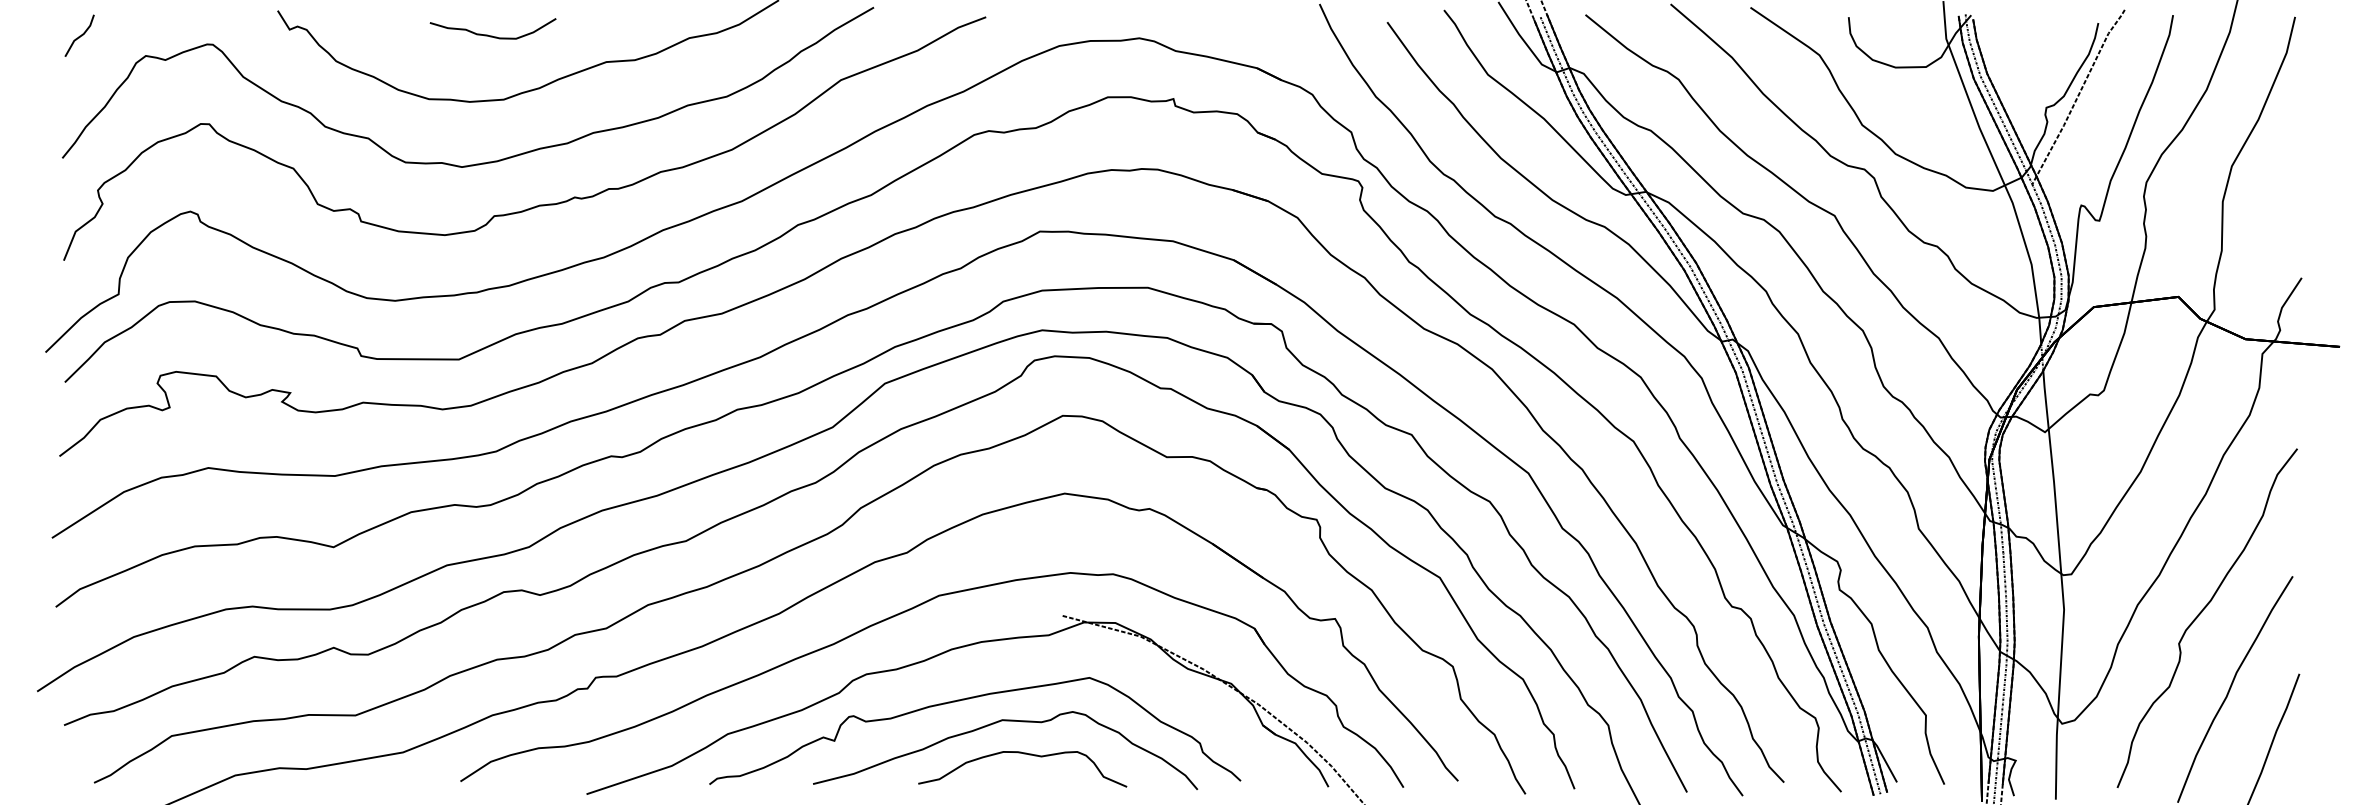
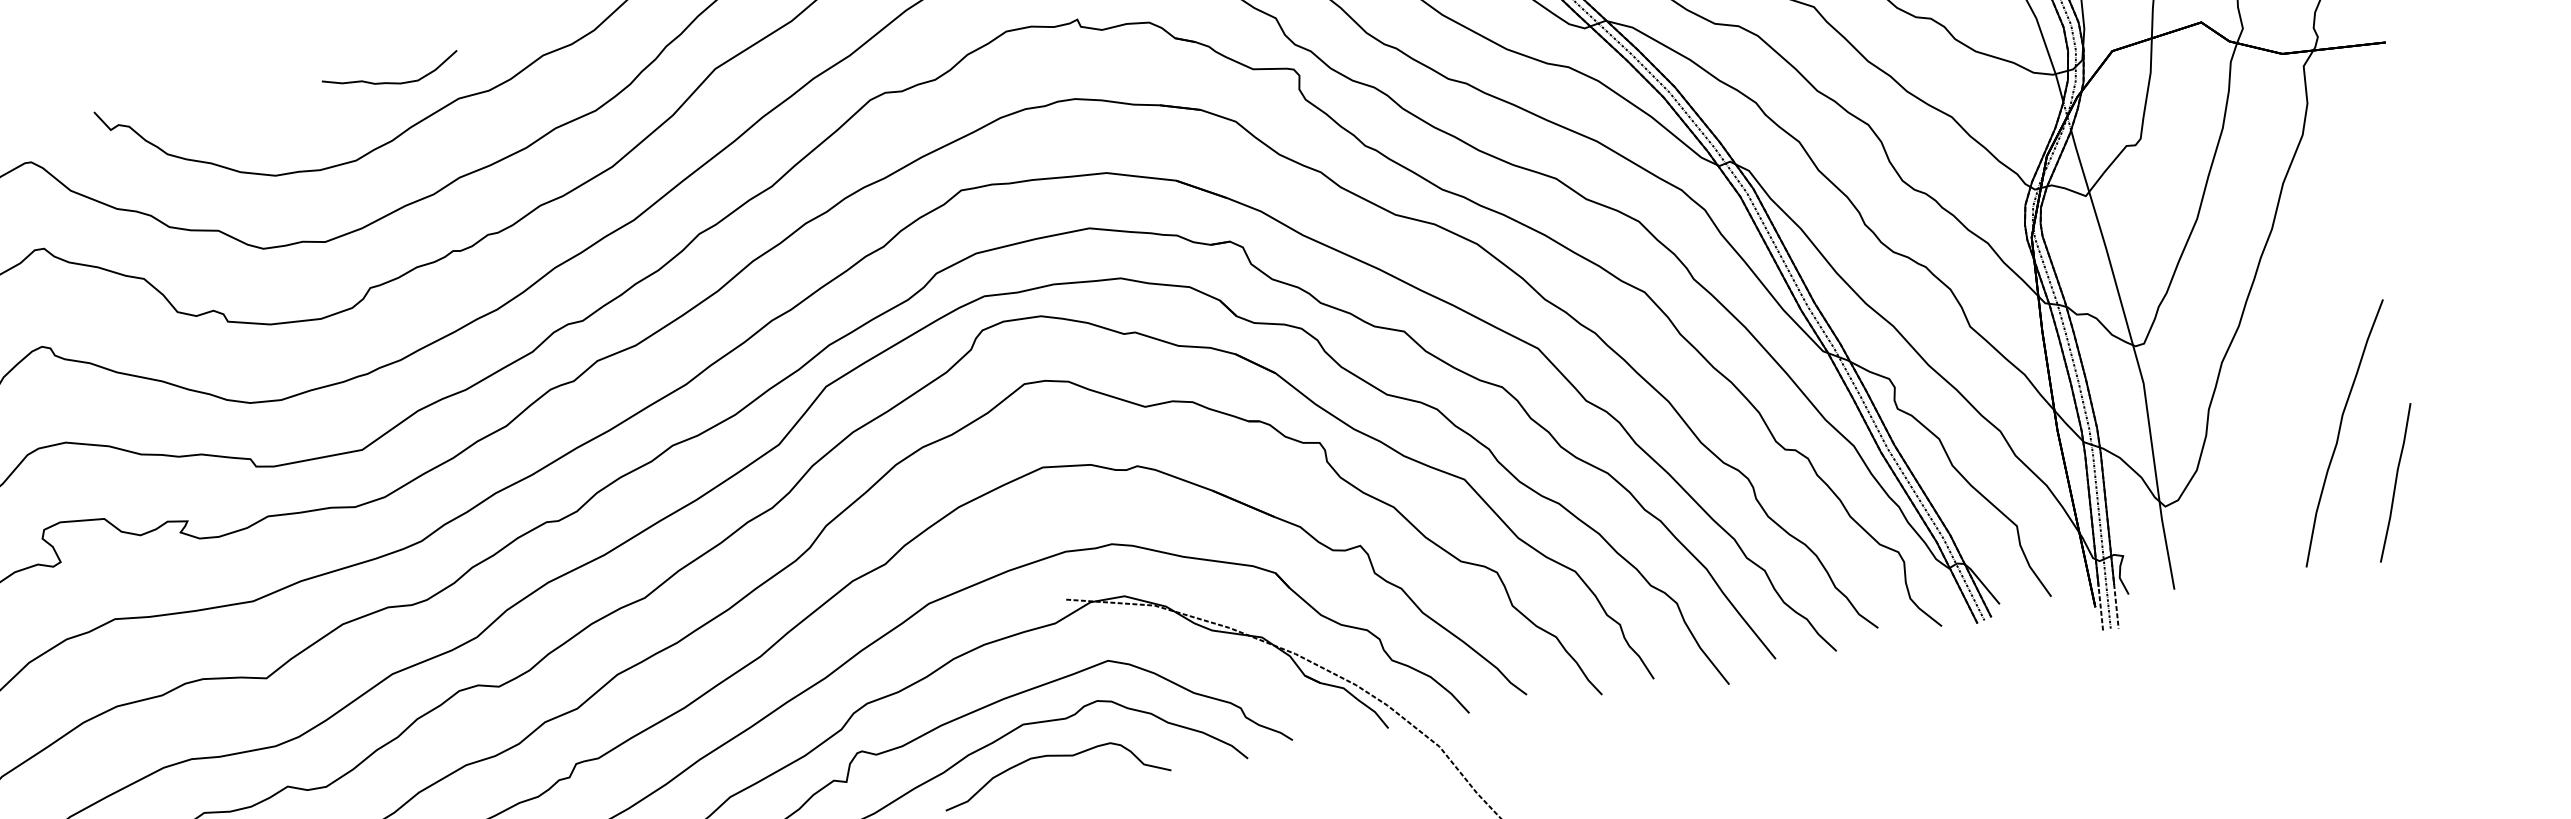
curve: (492, 35) -> (391, 81), moved
curve: (2202, 612) -> (2293, 357), removed

